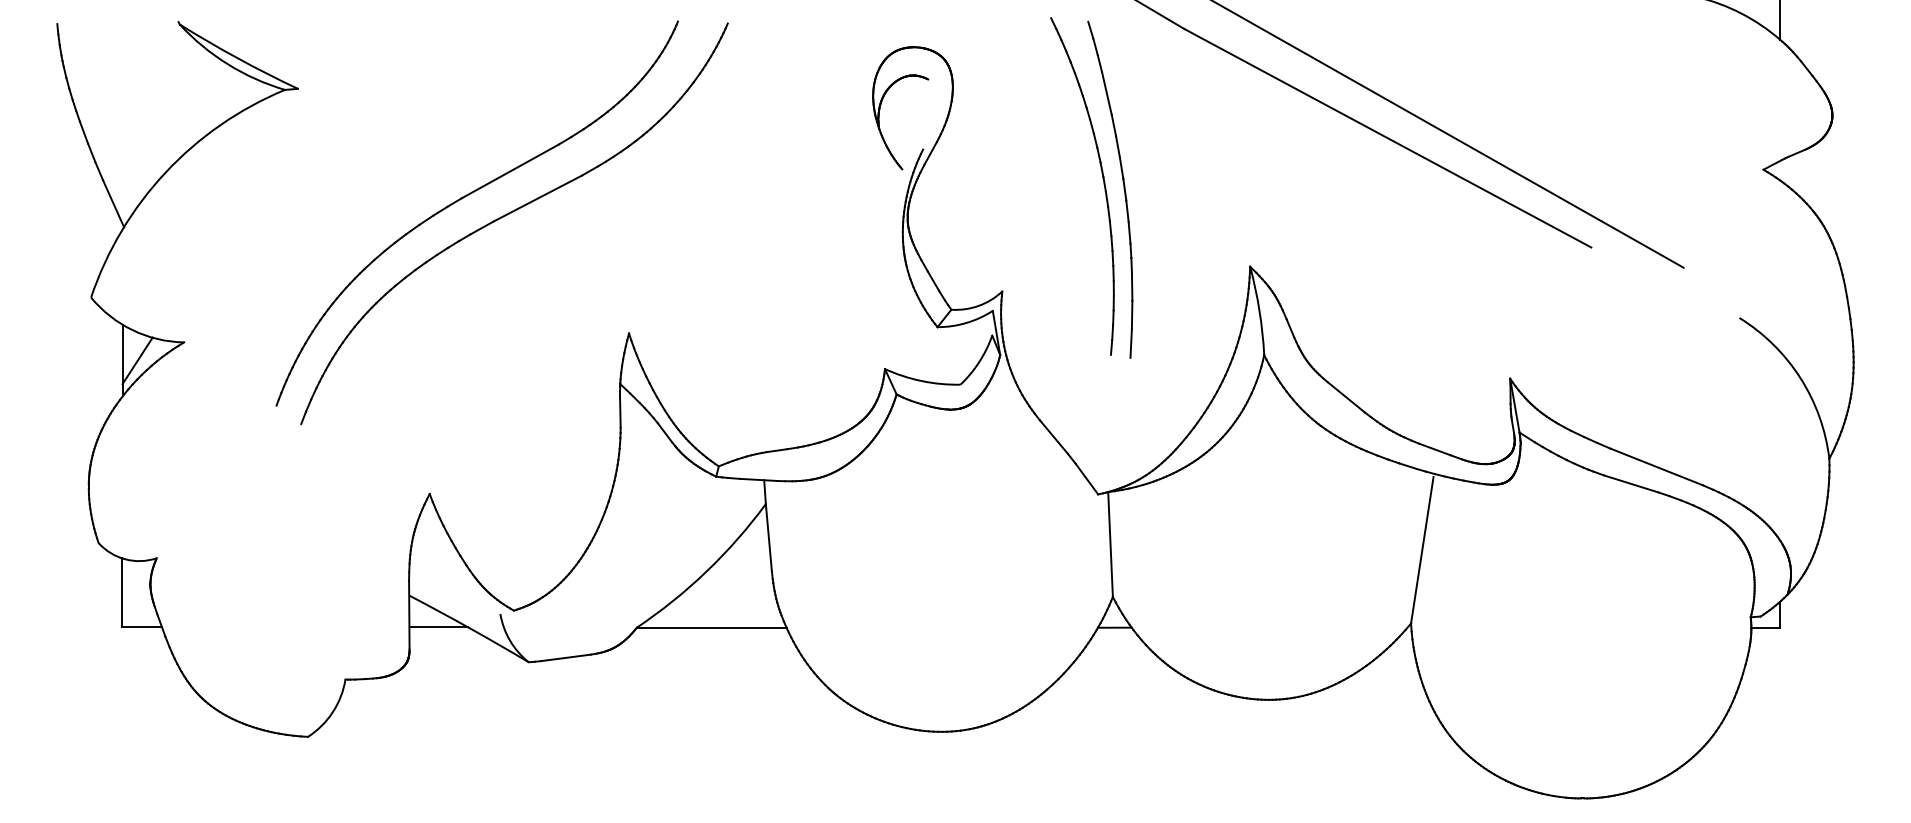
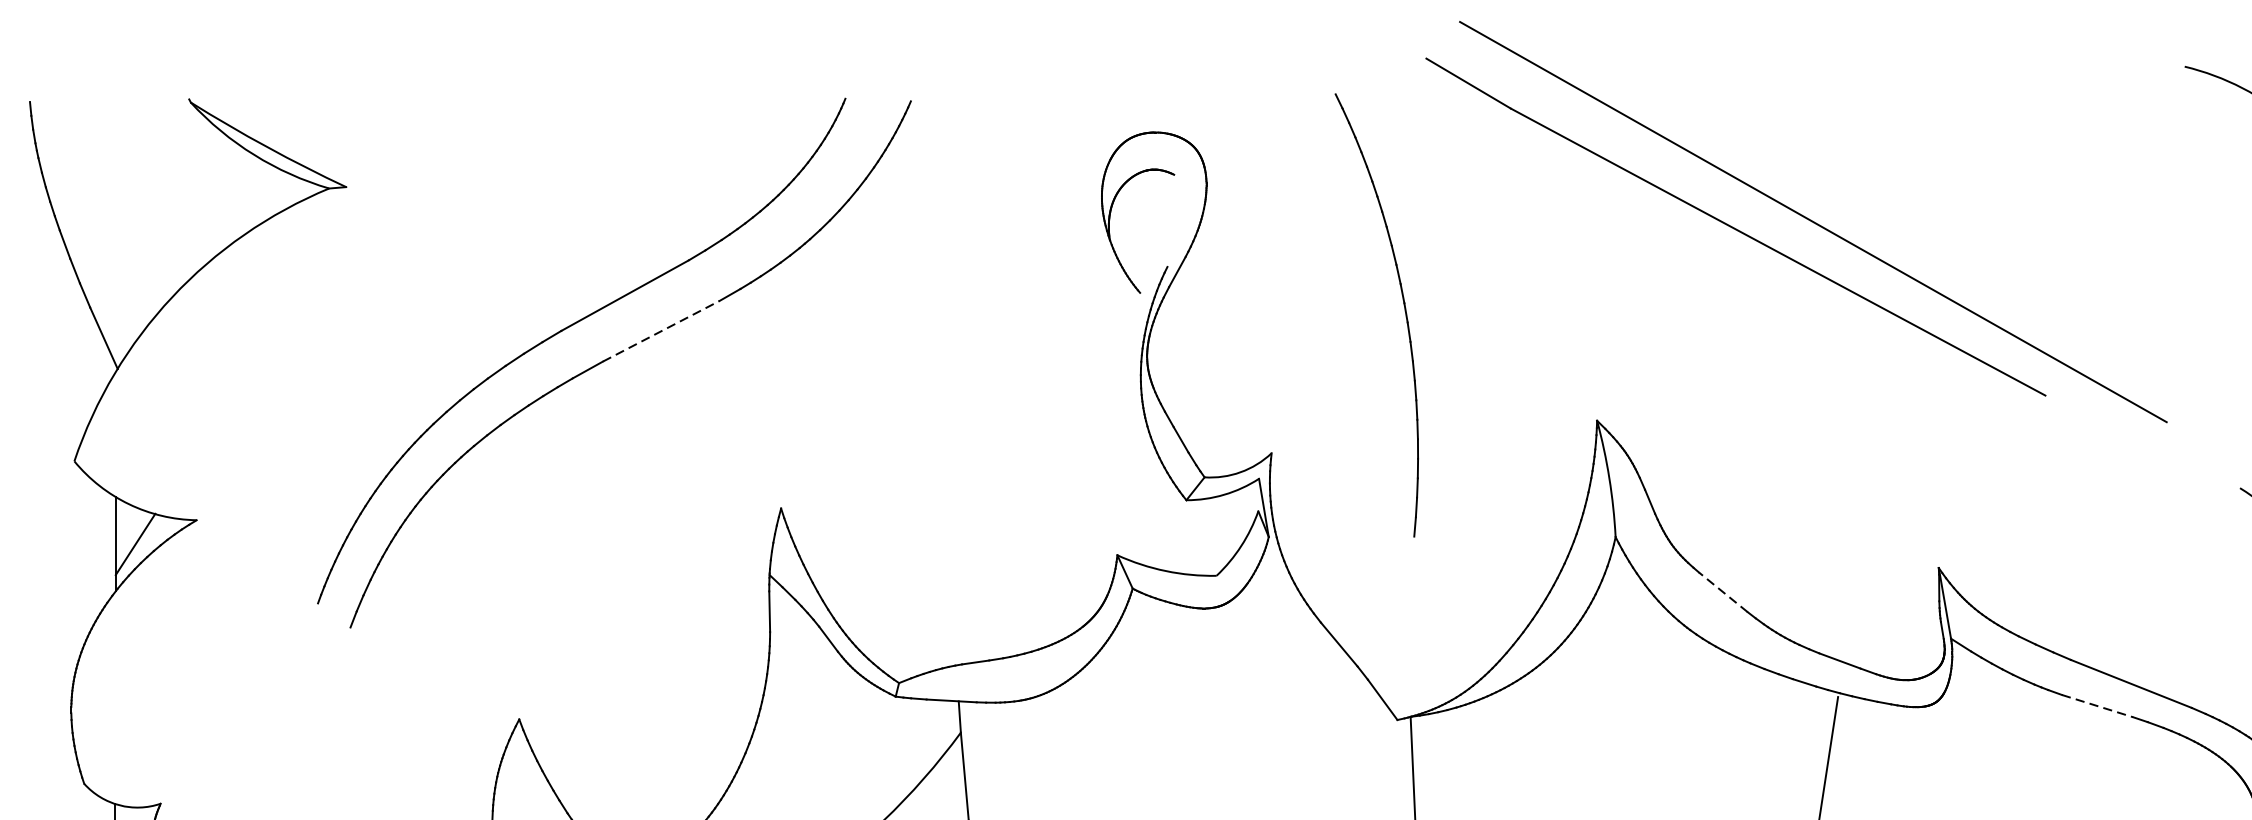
part: (1123, 189) -> (1430, 319), removed
line: (538, 198) -> (662, 331), solid -> dashed
line: (1346, 397) -> (1723, 592), solid -> dashed
line: (1631, 483) -> (2098, 705), solid -> dashed

